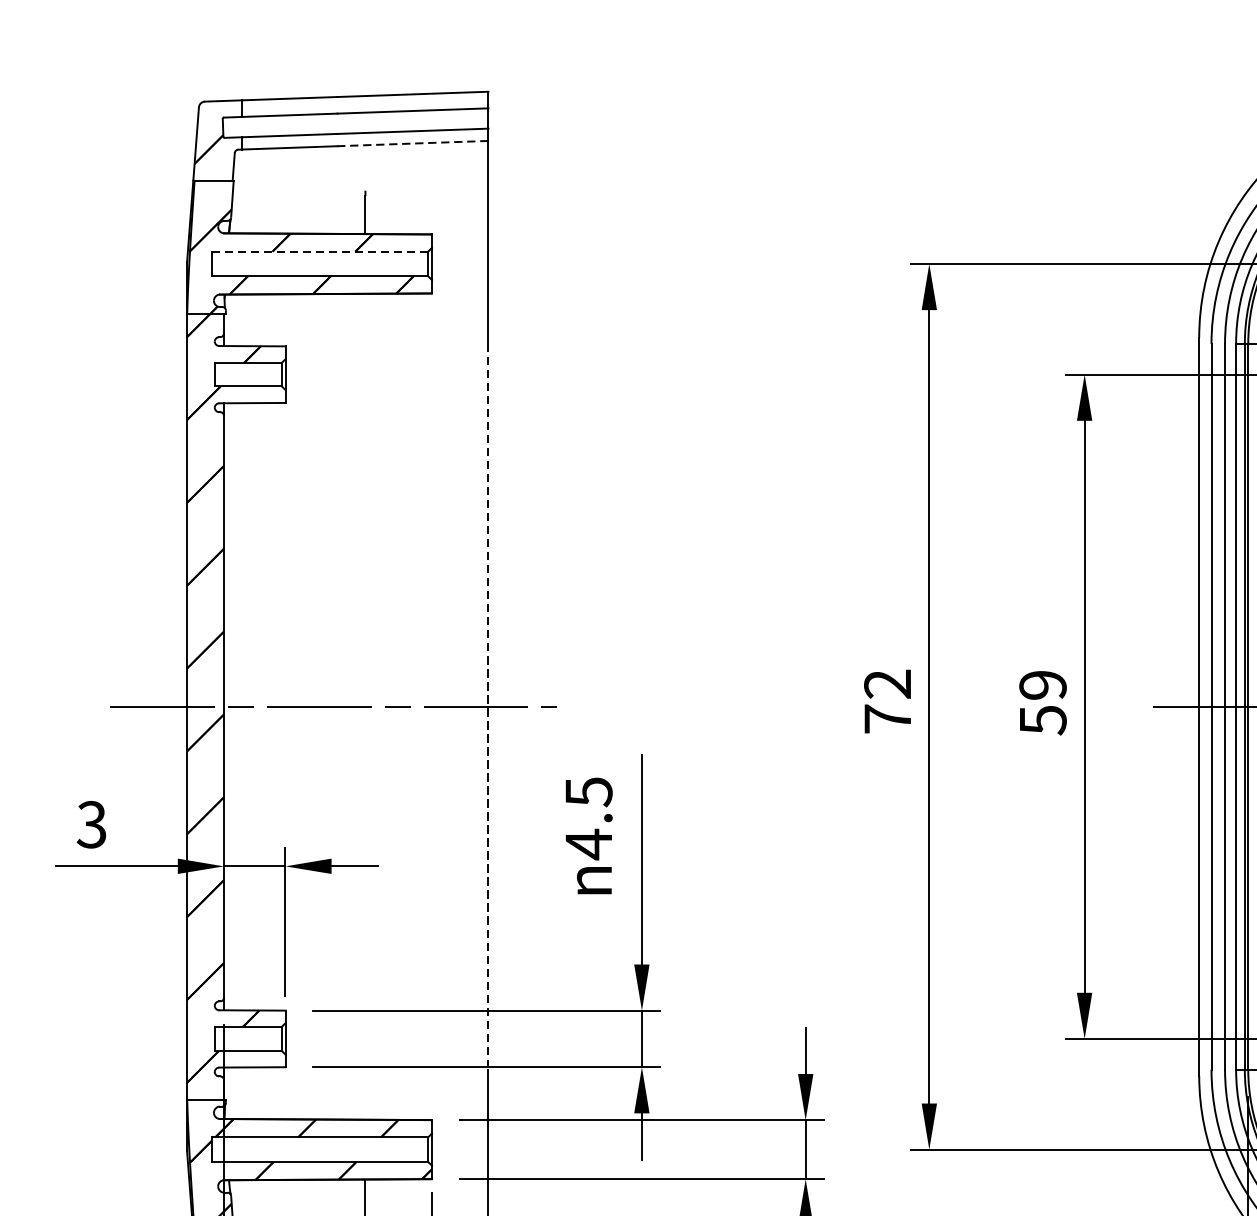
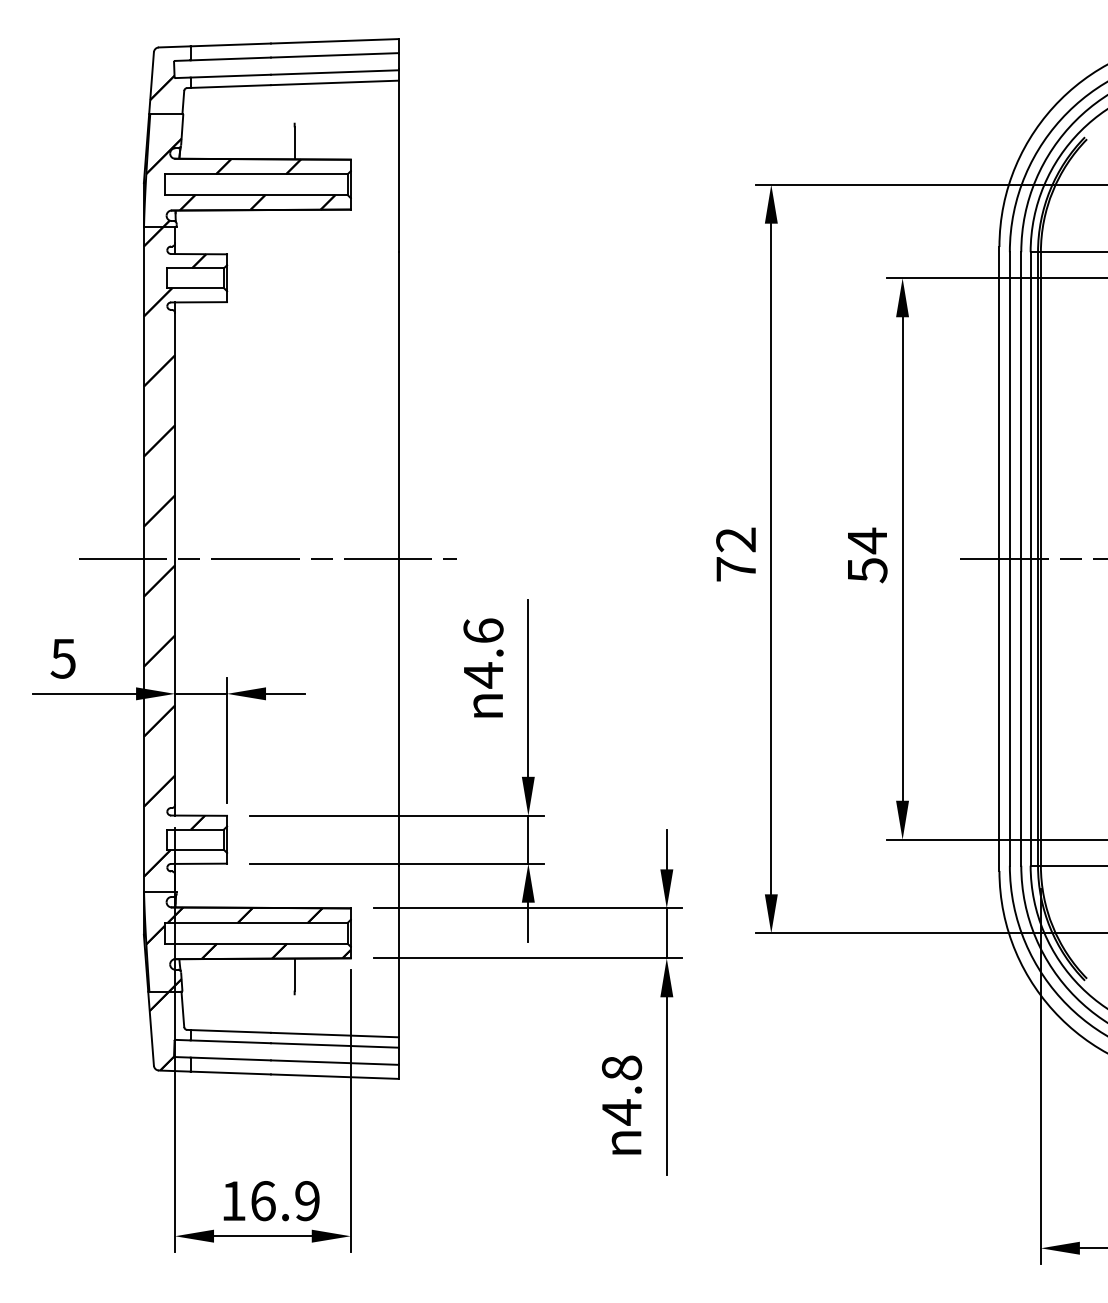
line: (412, 143) -> (334, 82), dashed -> solid
line: (320, 251) -> (256, 174), dashed -> solid
text: (1043, 684) -> (867, 540), 59 -> 54
line: (488, 706) -> (398, 558), dashed -> solid
text: (588, 791) -> (483, 630), 4.5 -> 4.6
text: (91, 824) -> (63, 658), 3 -> 5

